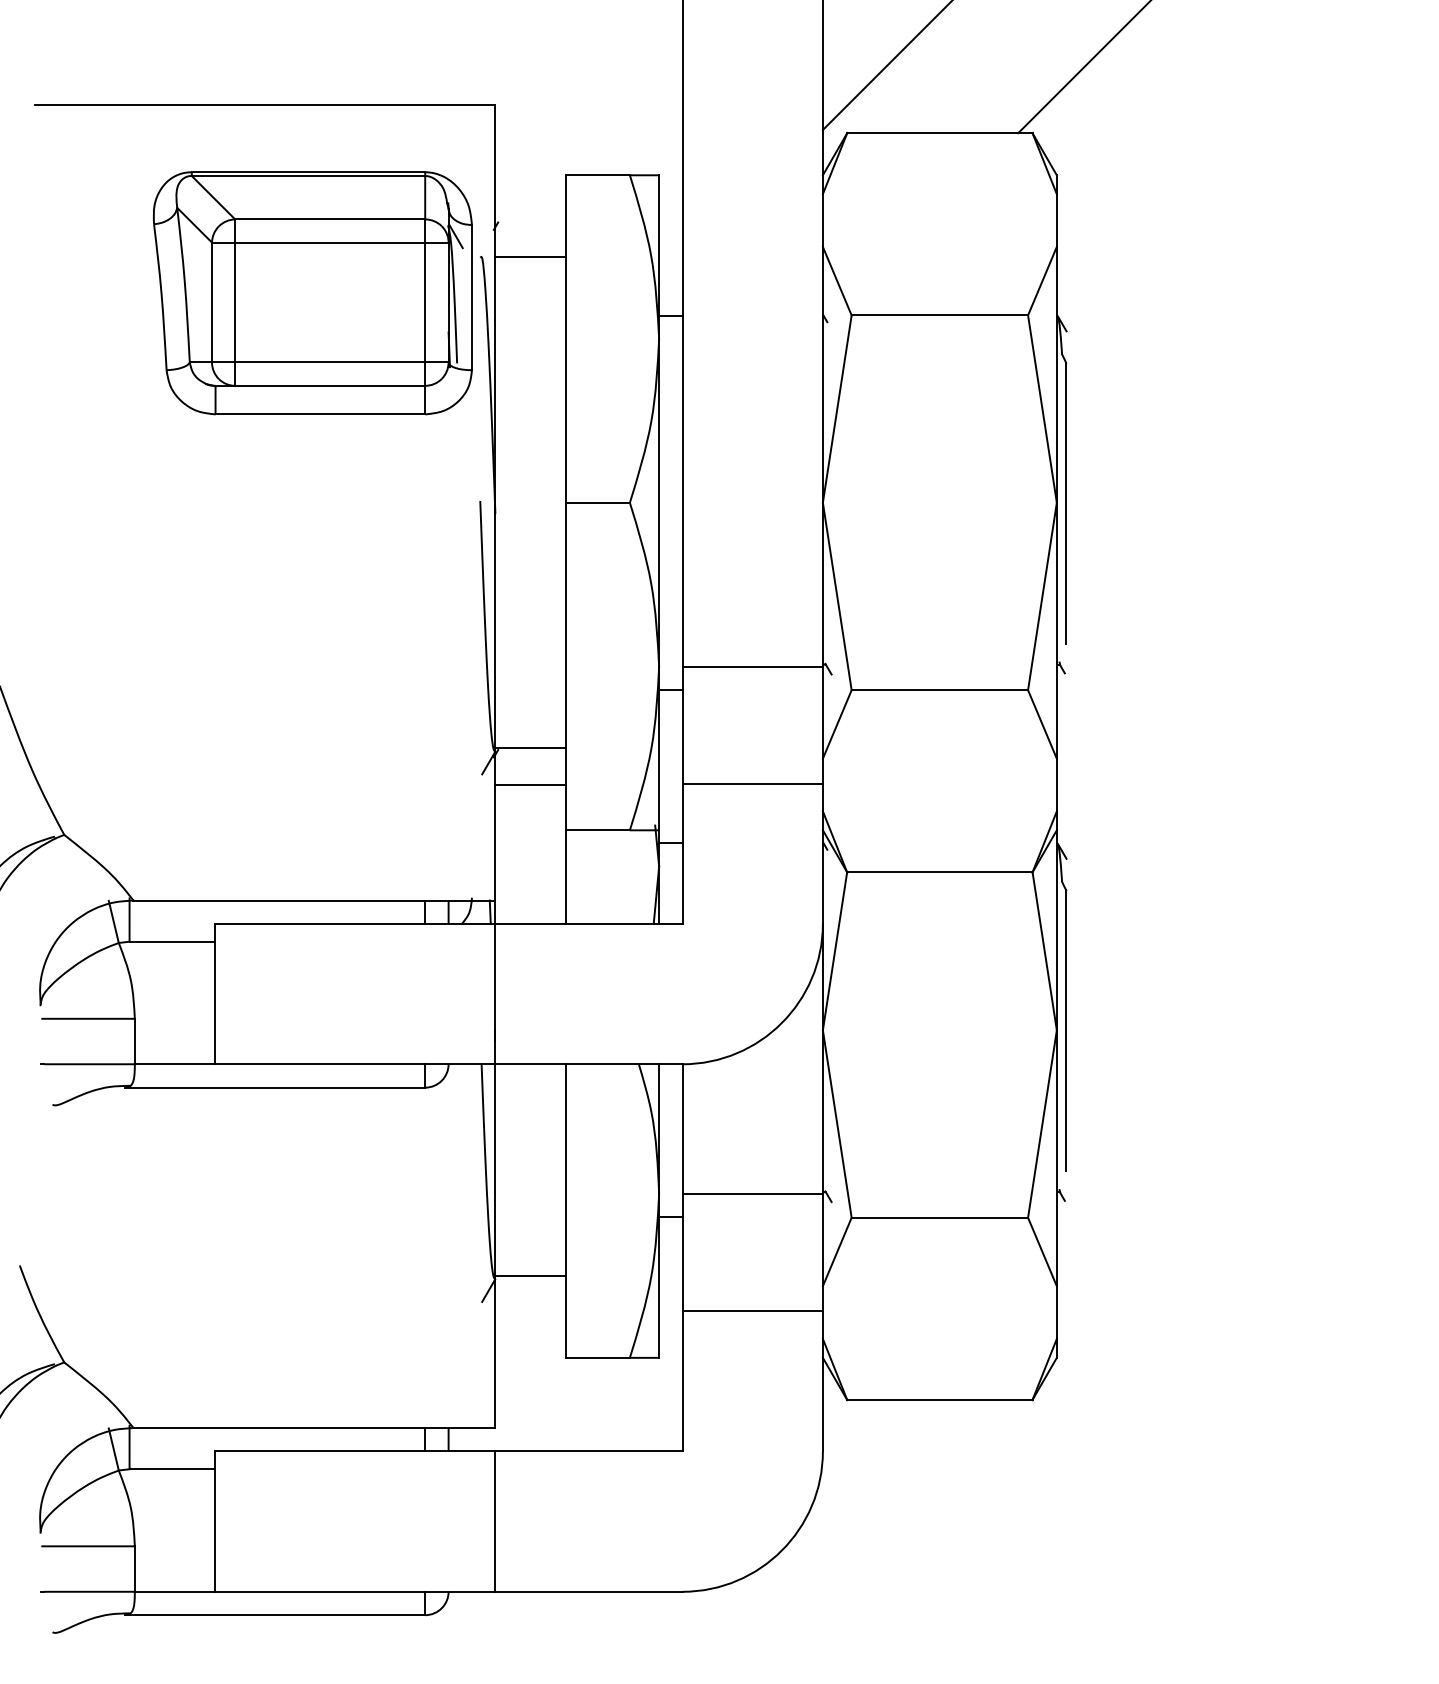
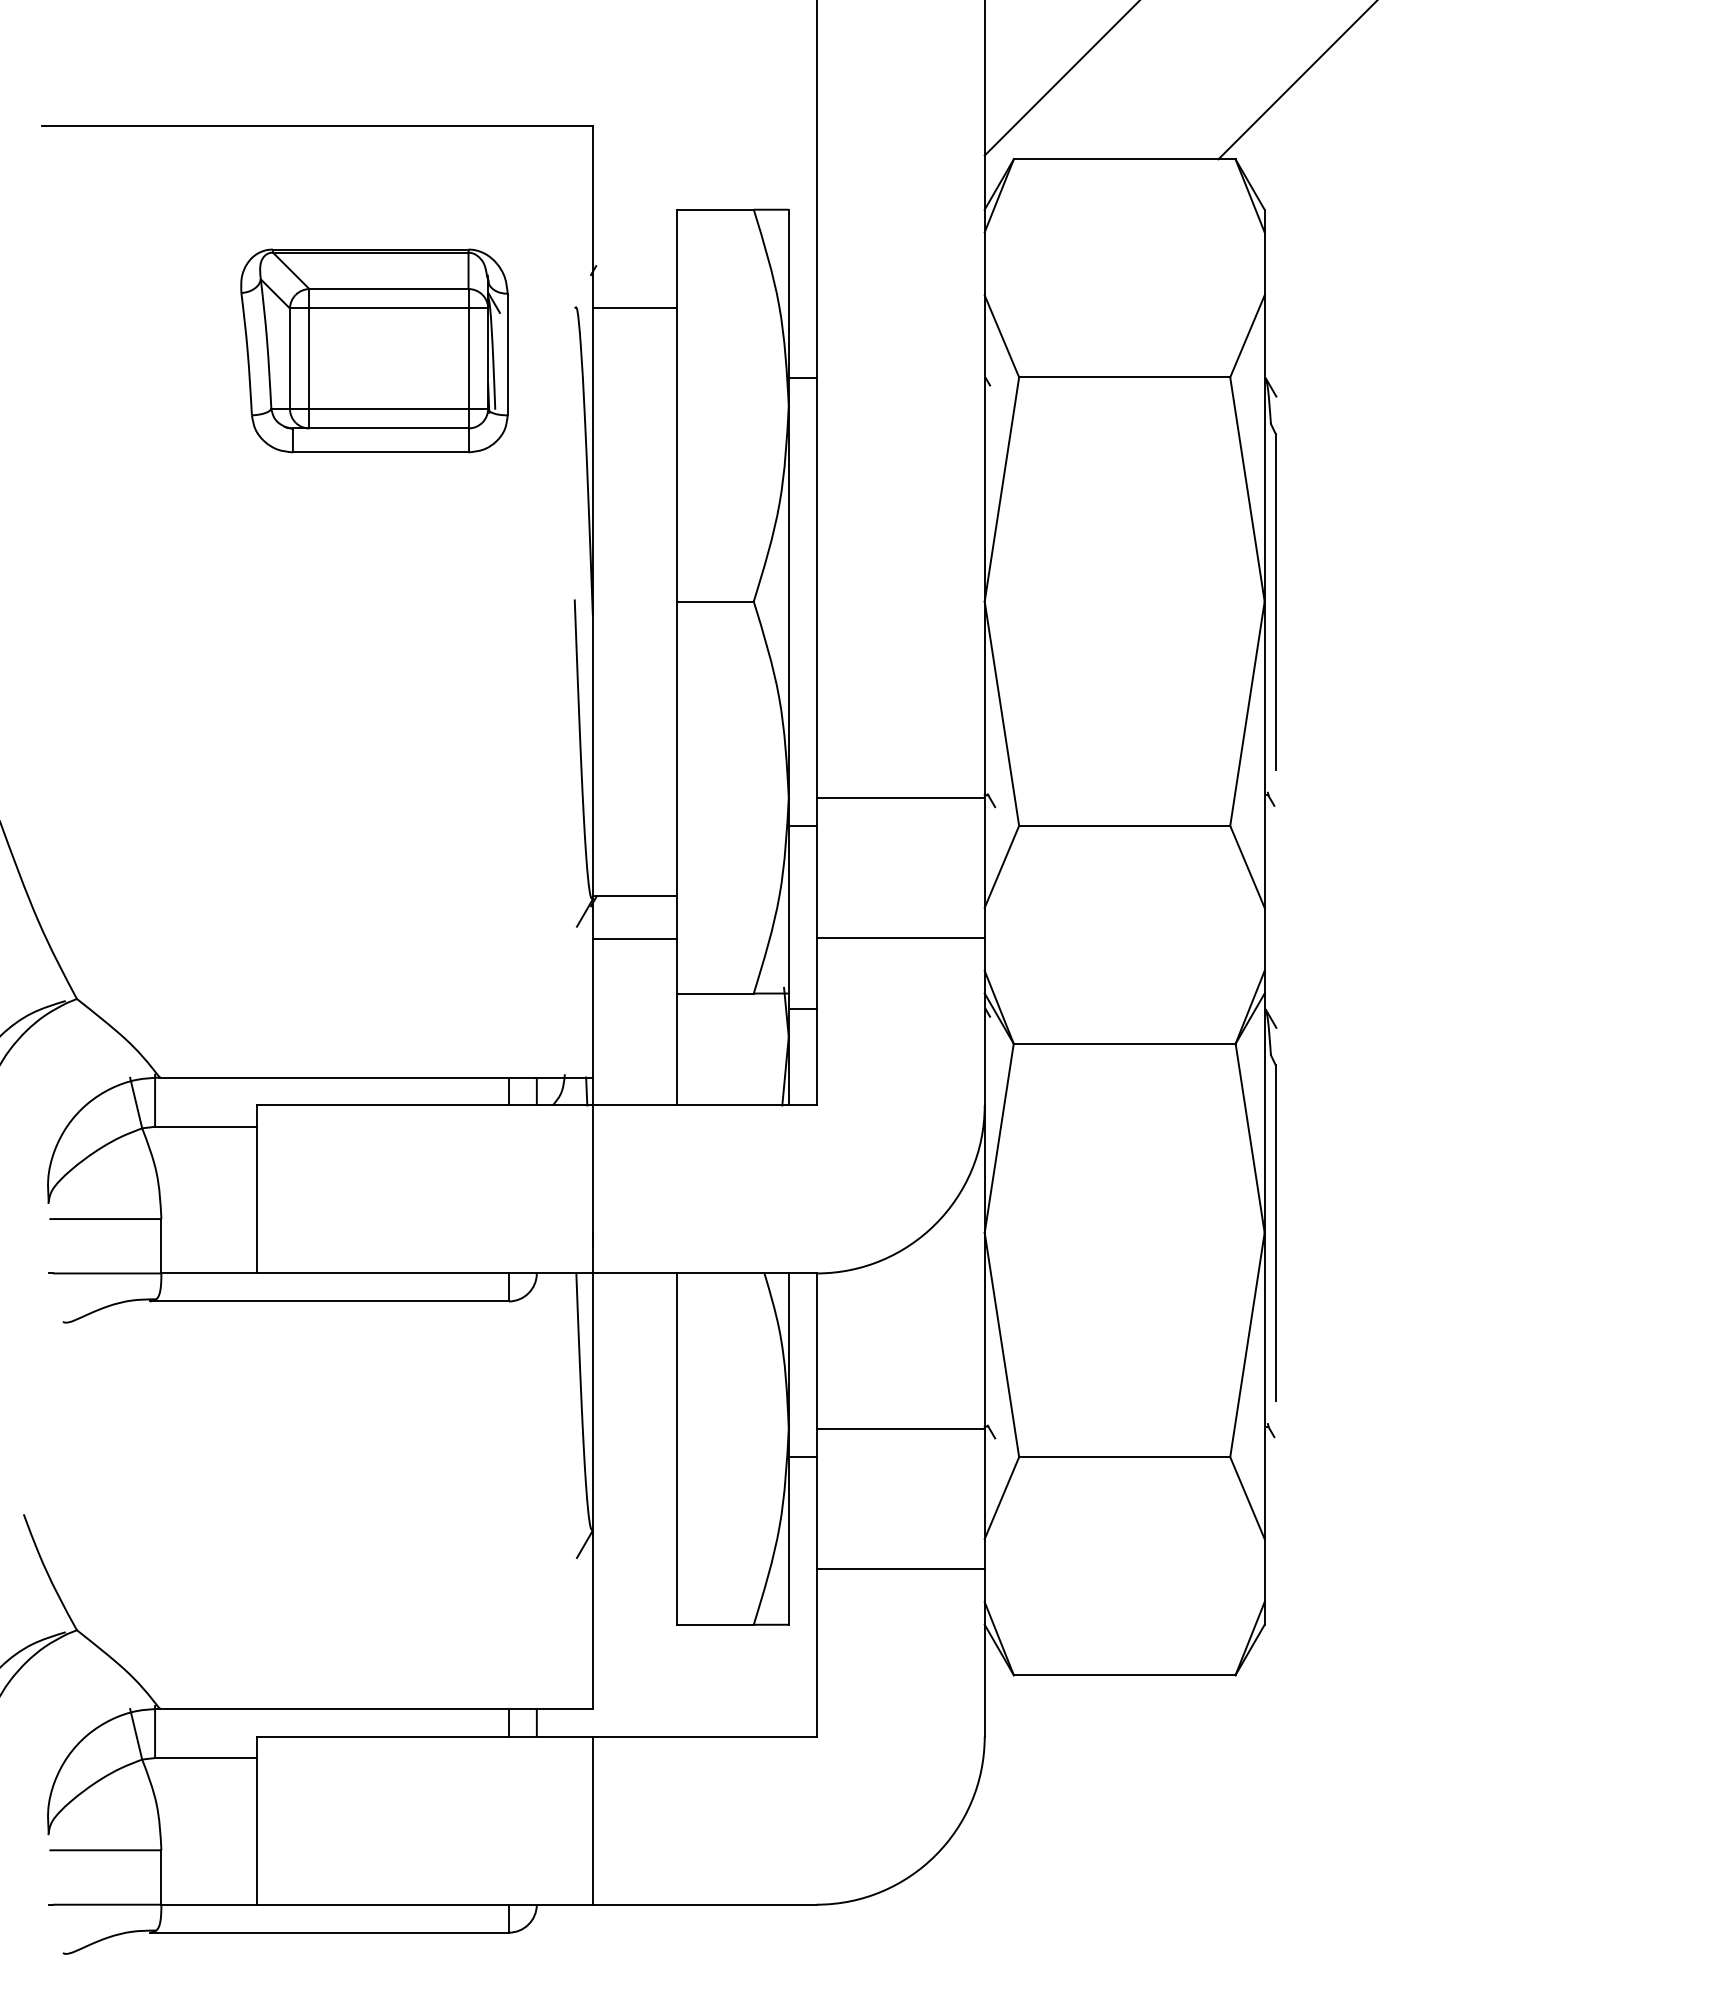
part: (312, 292) -> (374, 350), size x0.7
line: (530, 1275) -> (634, 1526), removed

